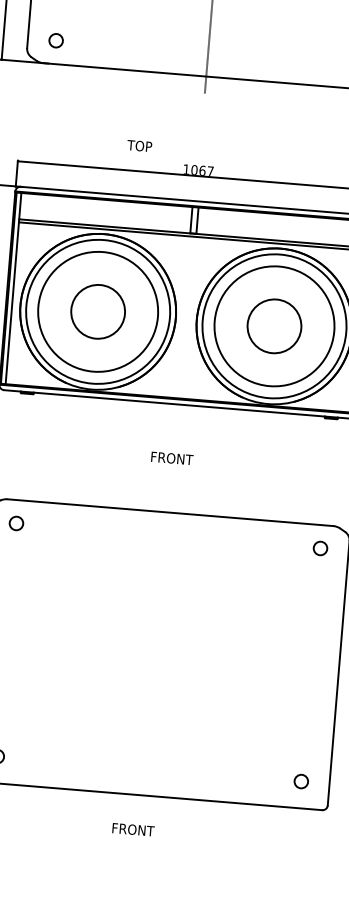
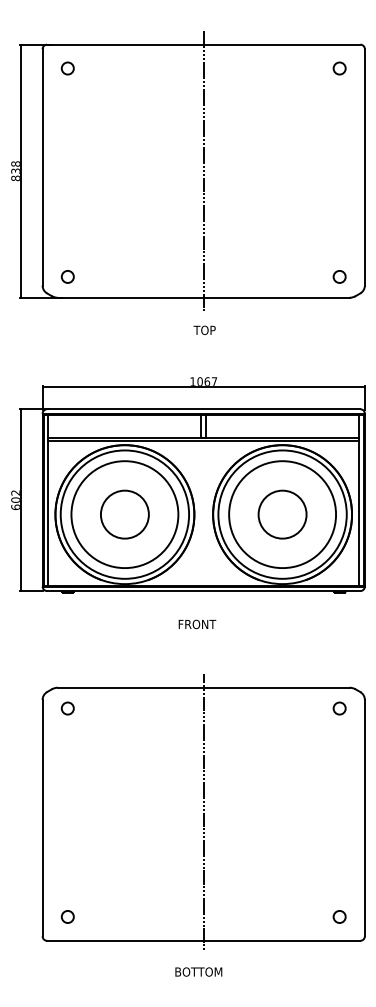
text: (139, 145) -> (204, 329), moved
text: (172, 458) -> (197, 624), moved
line: (158, 652) -> (203, 812), added
text: (139, 829) -> (199, 971), FRONT -> BOTTOM

